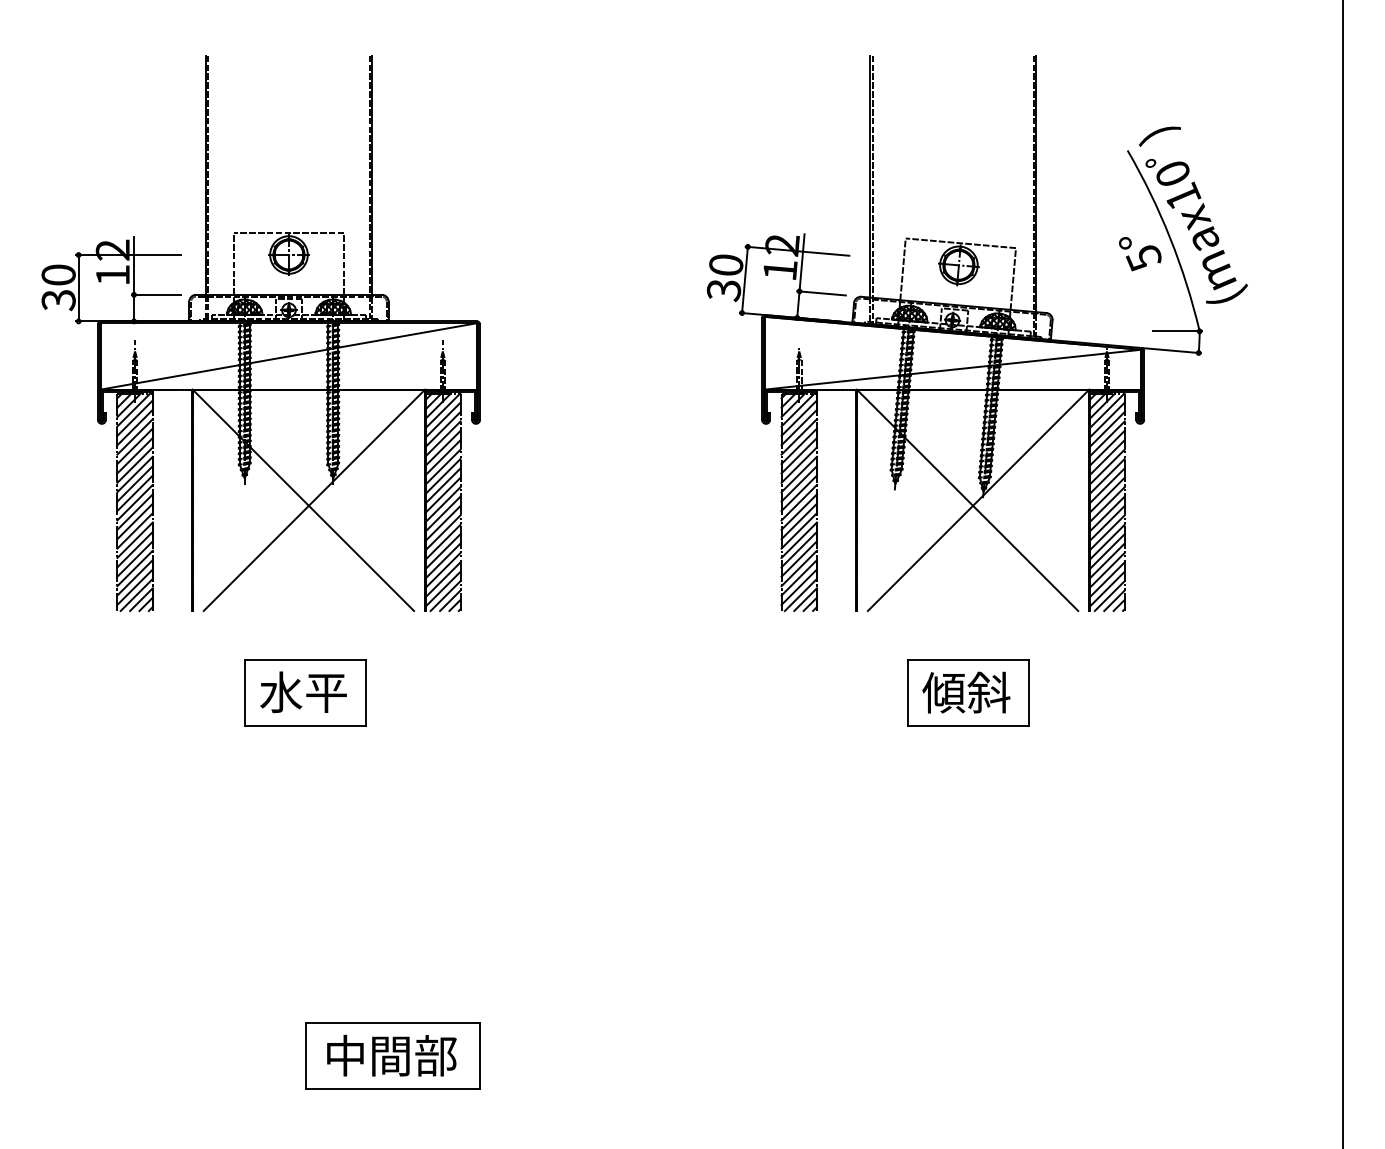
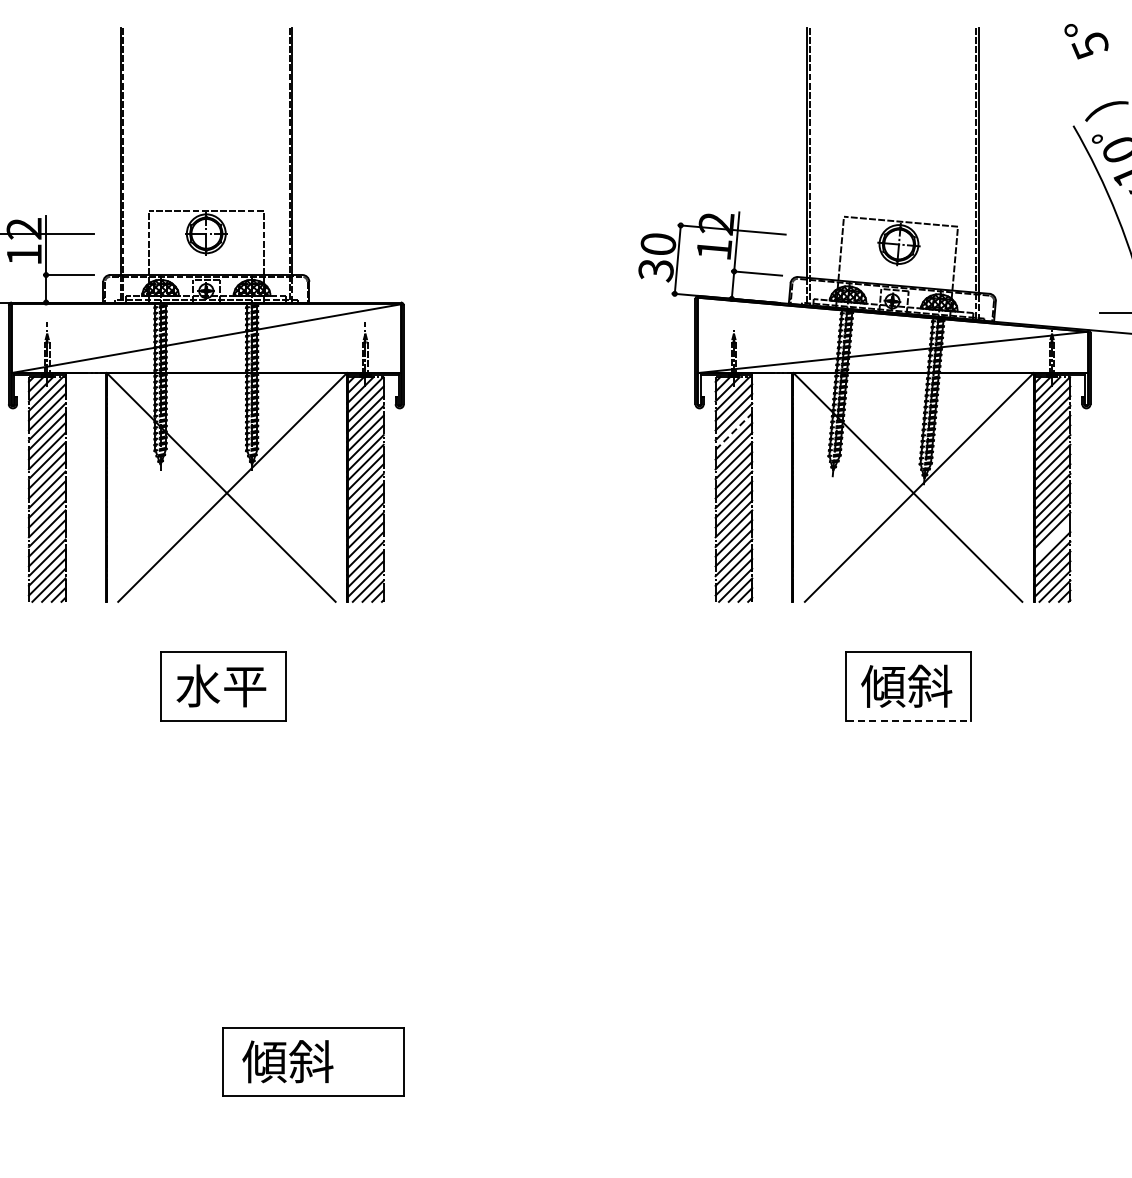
text: (1140, 254) -> (1086, 42), moved
line: (799, 445) -> (734, 430), solid -> dashed
line: (1107, 551) -> (1052, 540), removed
line: (969, 726) -> (909, 721), solid -> dashed
text: (389, 1055) -> (310, 1061), 中間部 -> 傾斜

